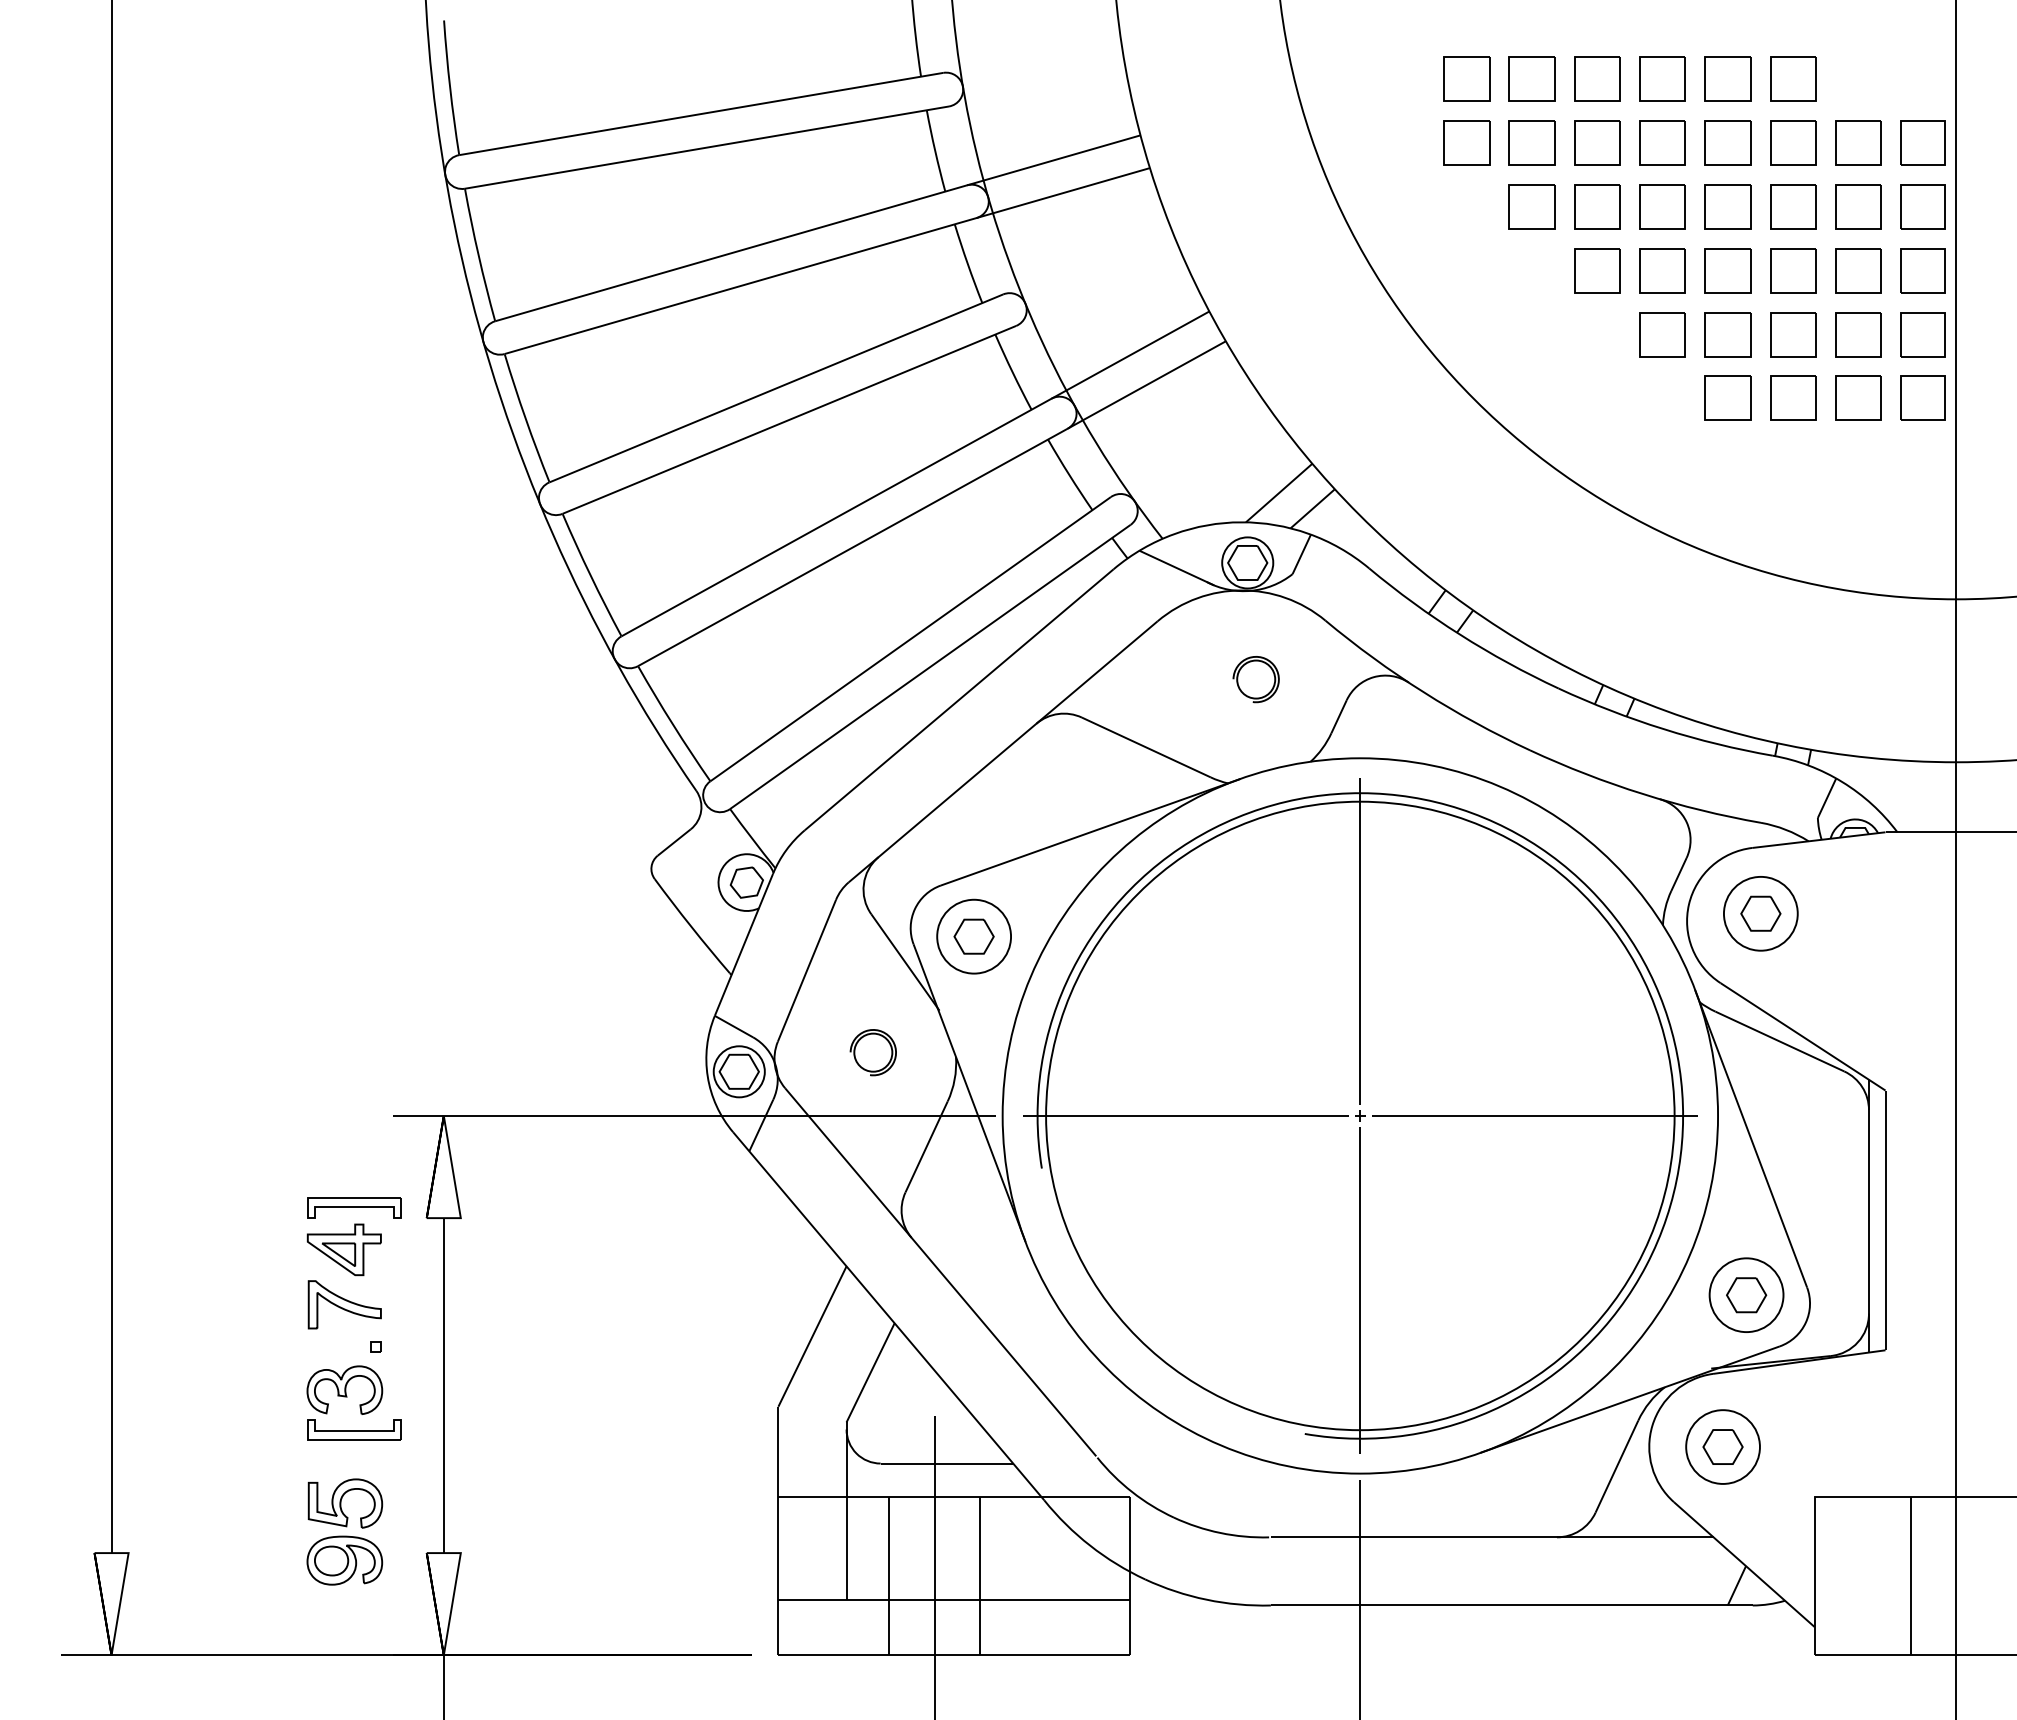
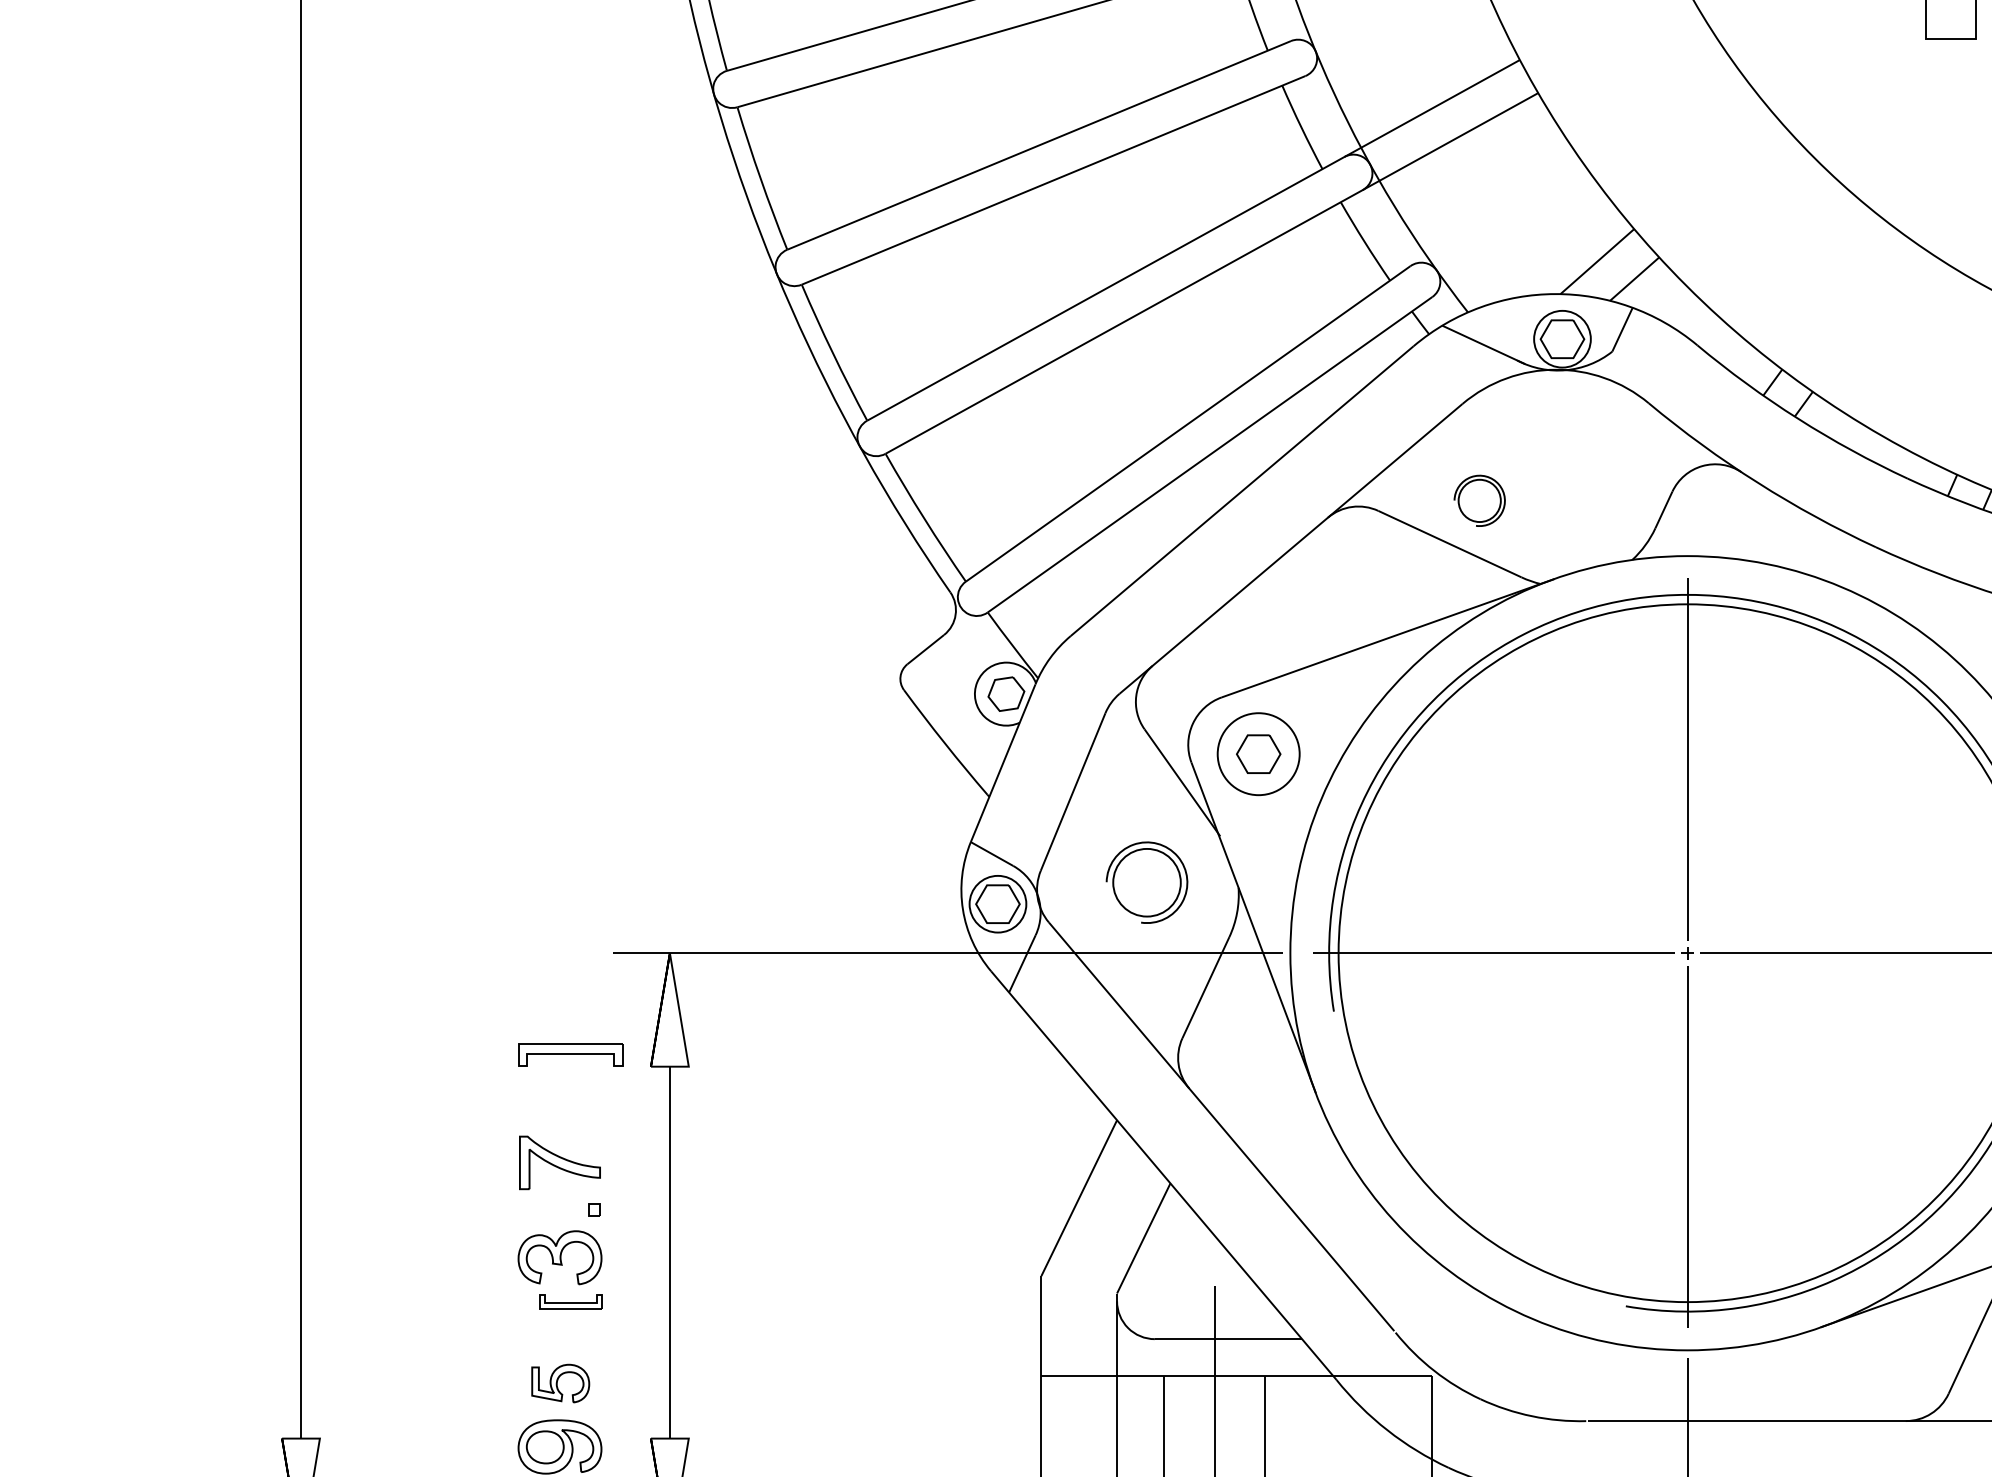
part: (1255, 679) -> (1478, 500), moved
part: (872, 1052) -> (1145, 882), size x1.6
part: (343, 1249) -> (558, 1101), removed
part: (354, 1429) -> (570, 1301), size x0.6
part: (345, 1503) -> (560, 1383), size x0.7

